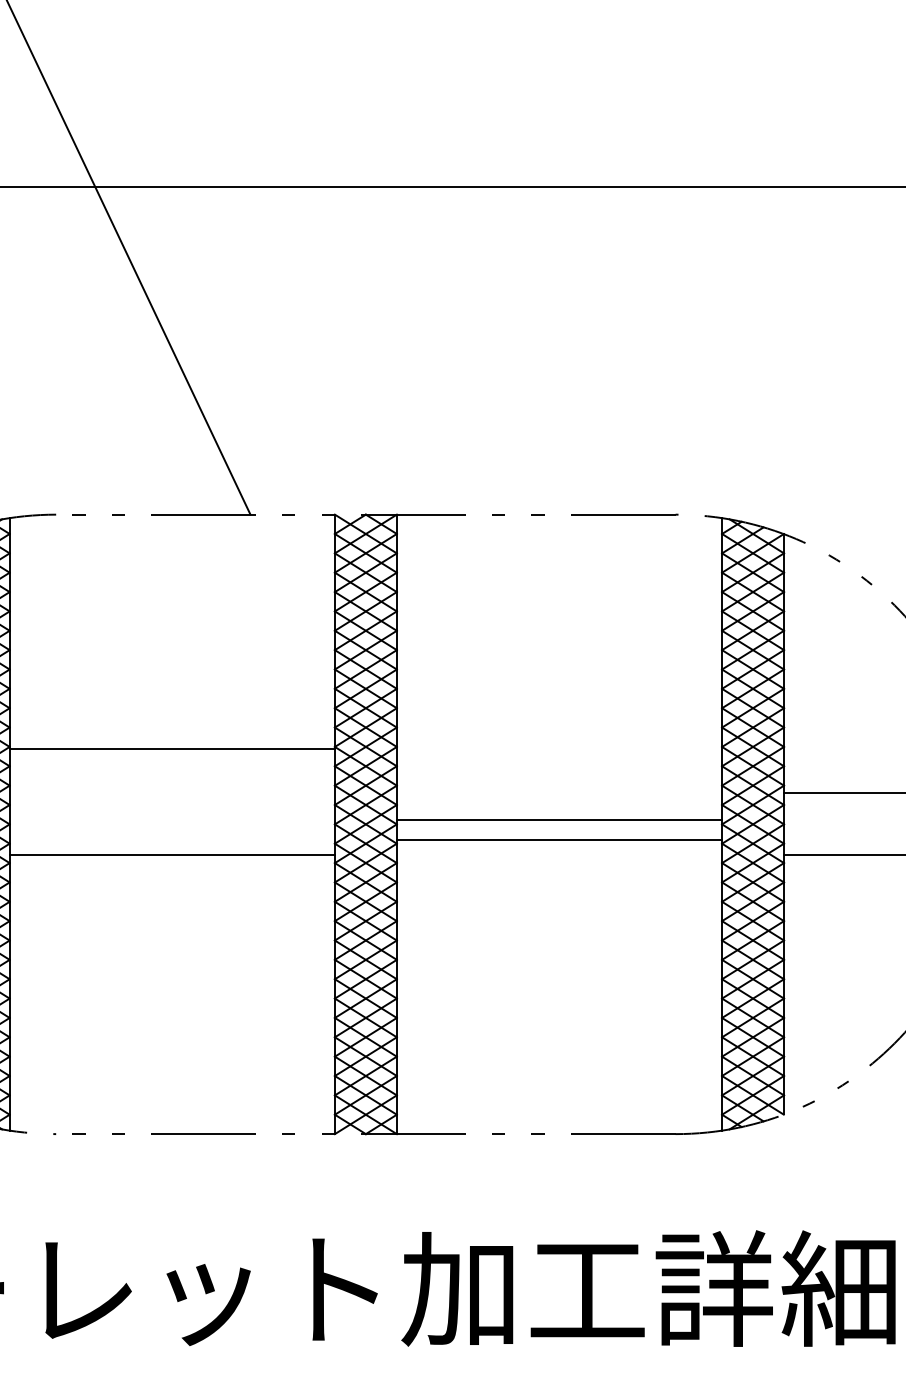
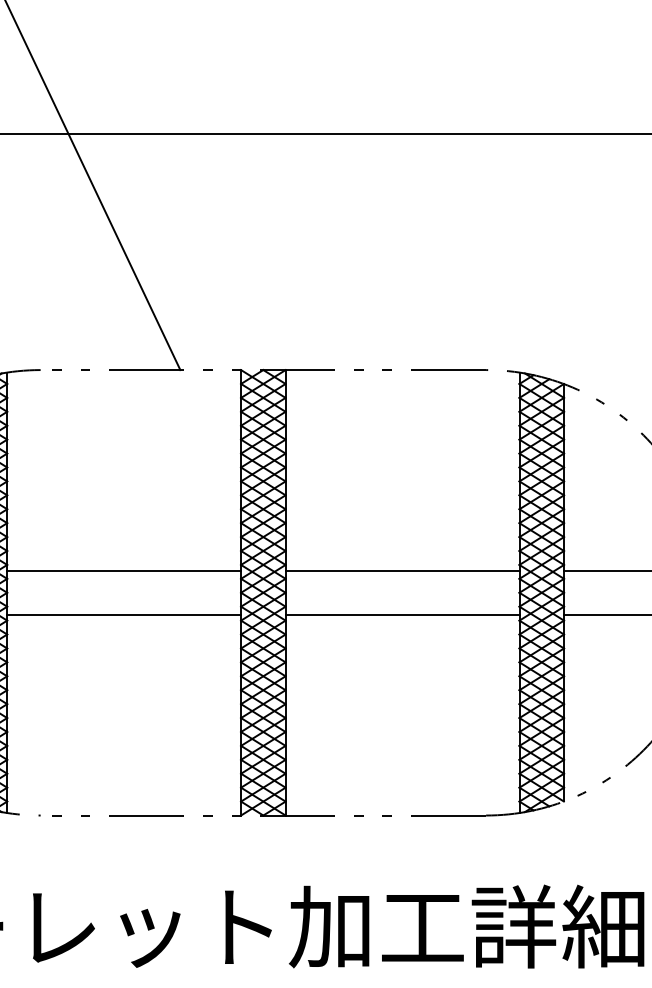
line: (171, 749) -> (123, 570), moved
line: (559, 820) -> (402, 615), moved
line: (559, 840) -> (402, 570), moved

